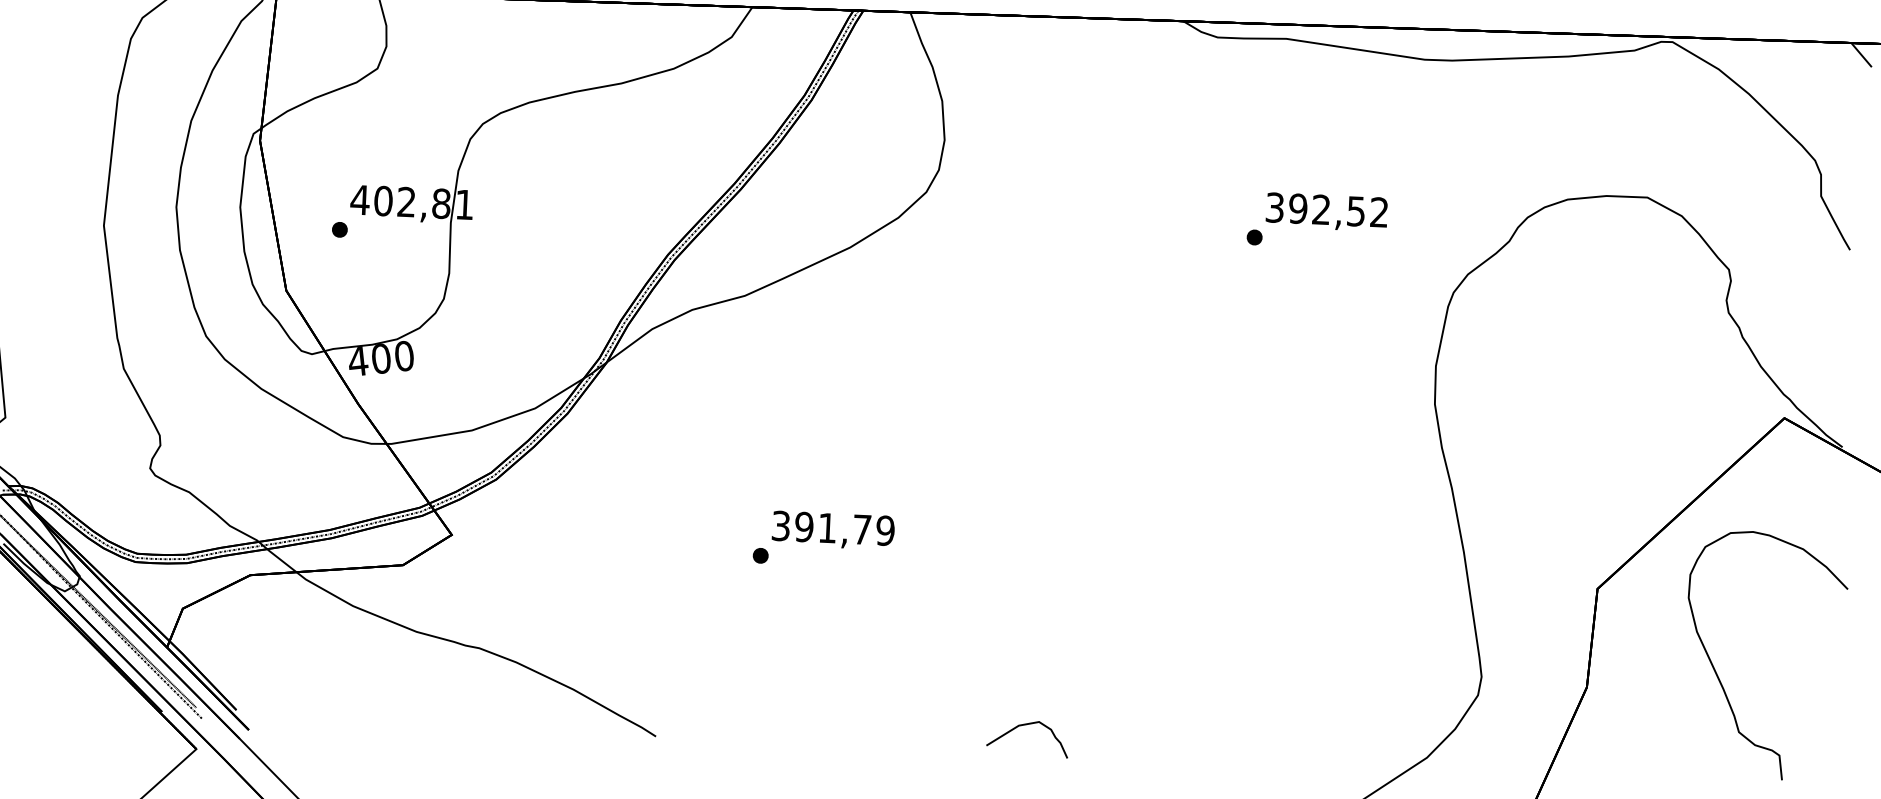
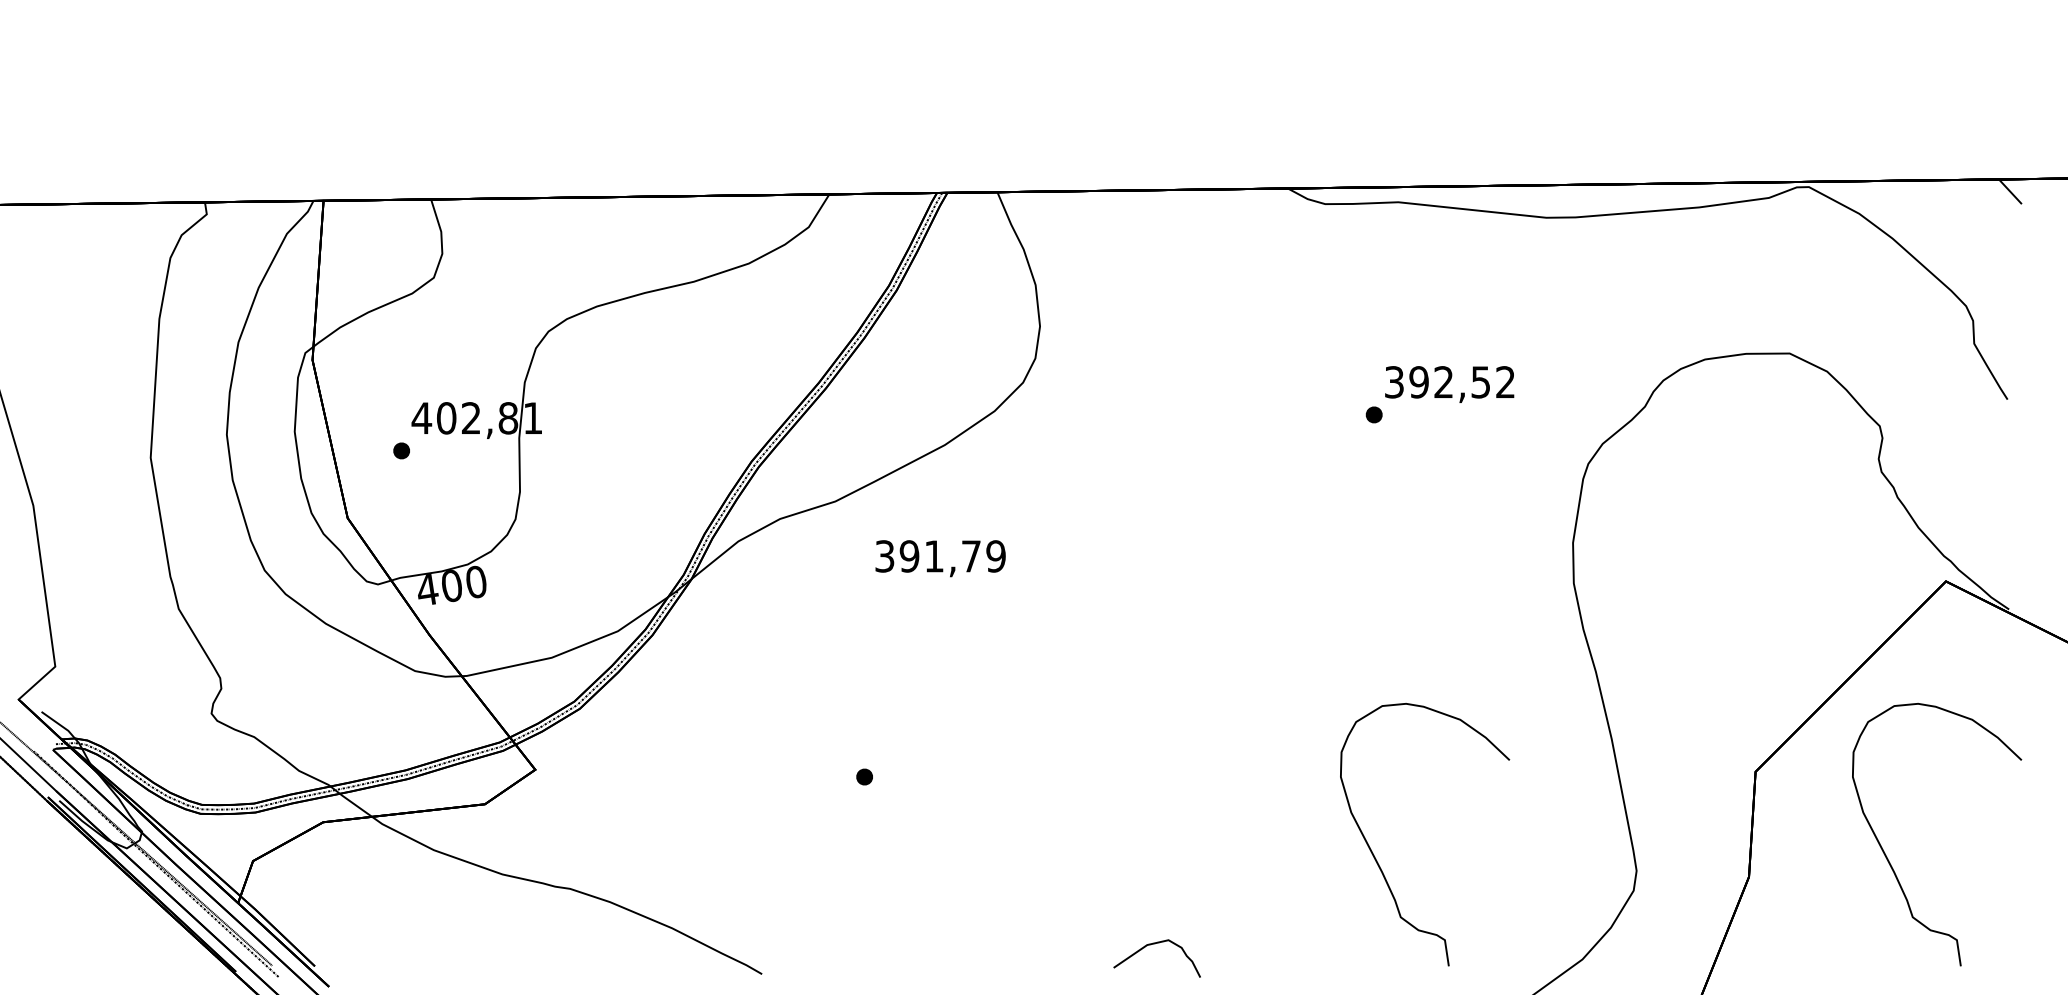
text: (833, 530) -> (940, 558), moved
curve: (1237, 654) -> (1376, 858), added

